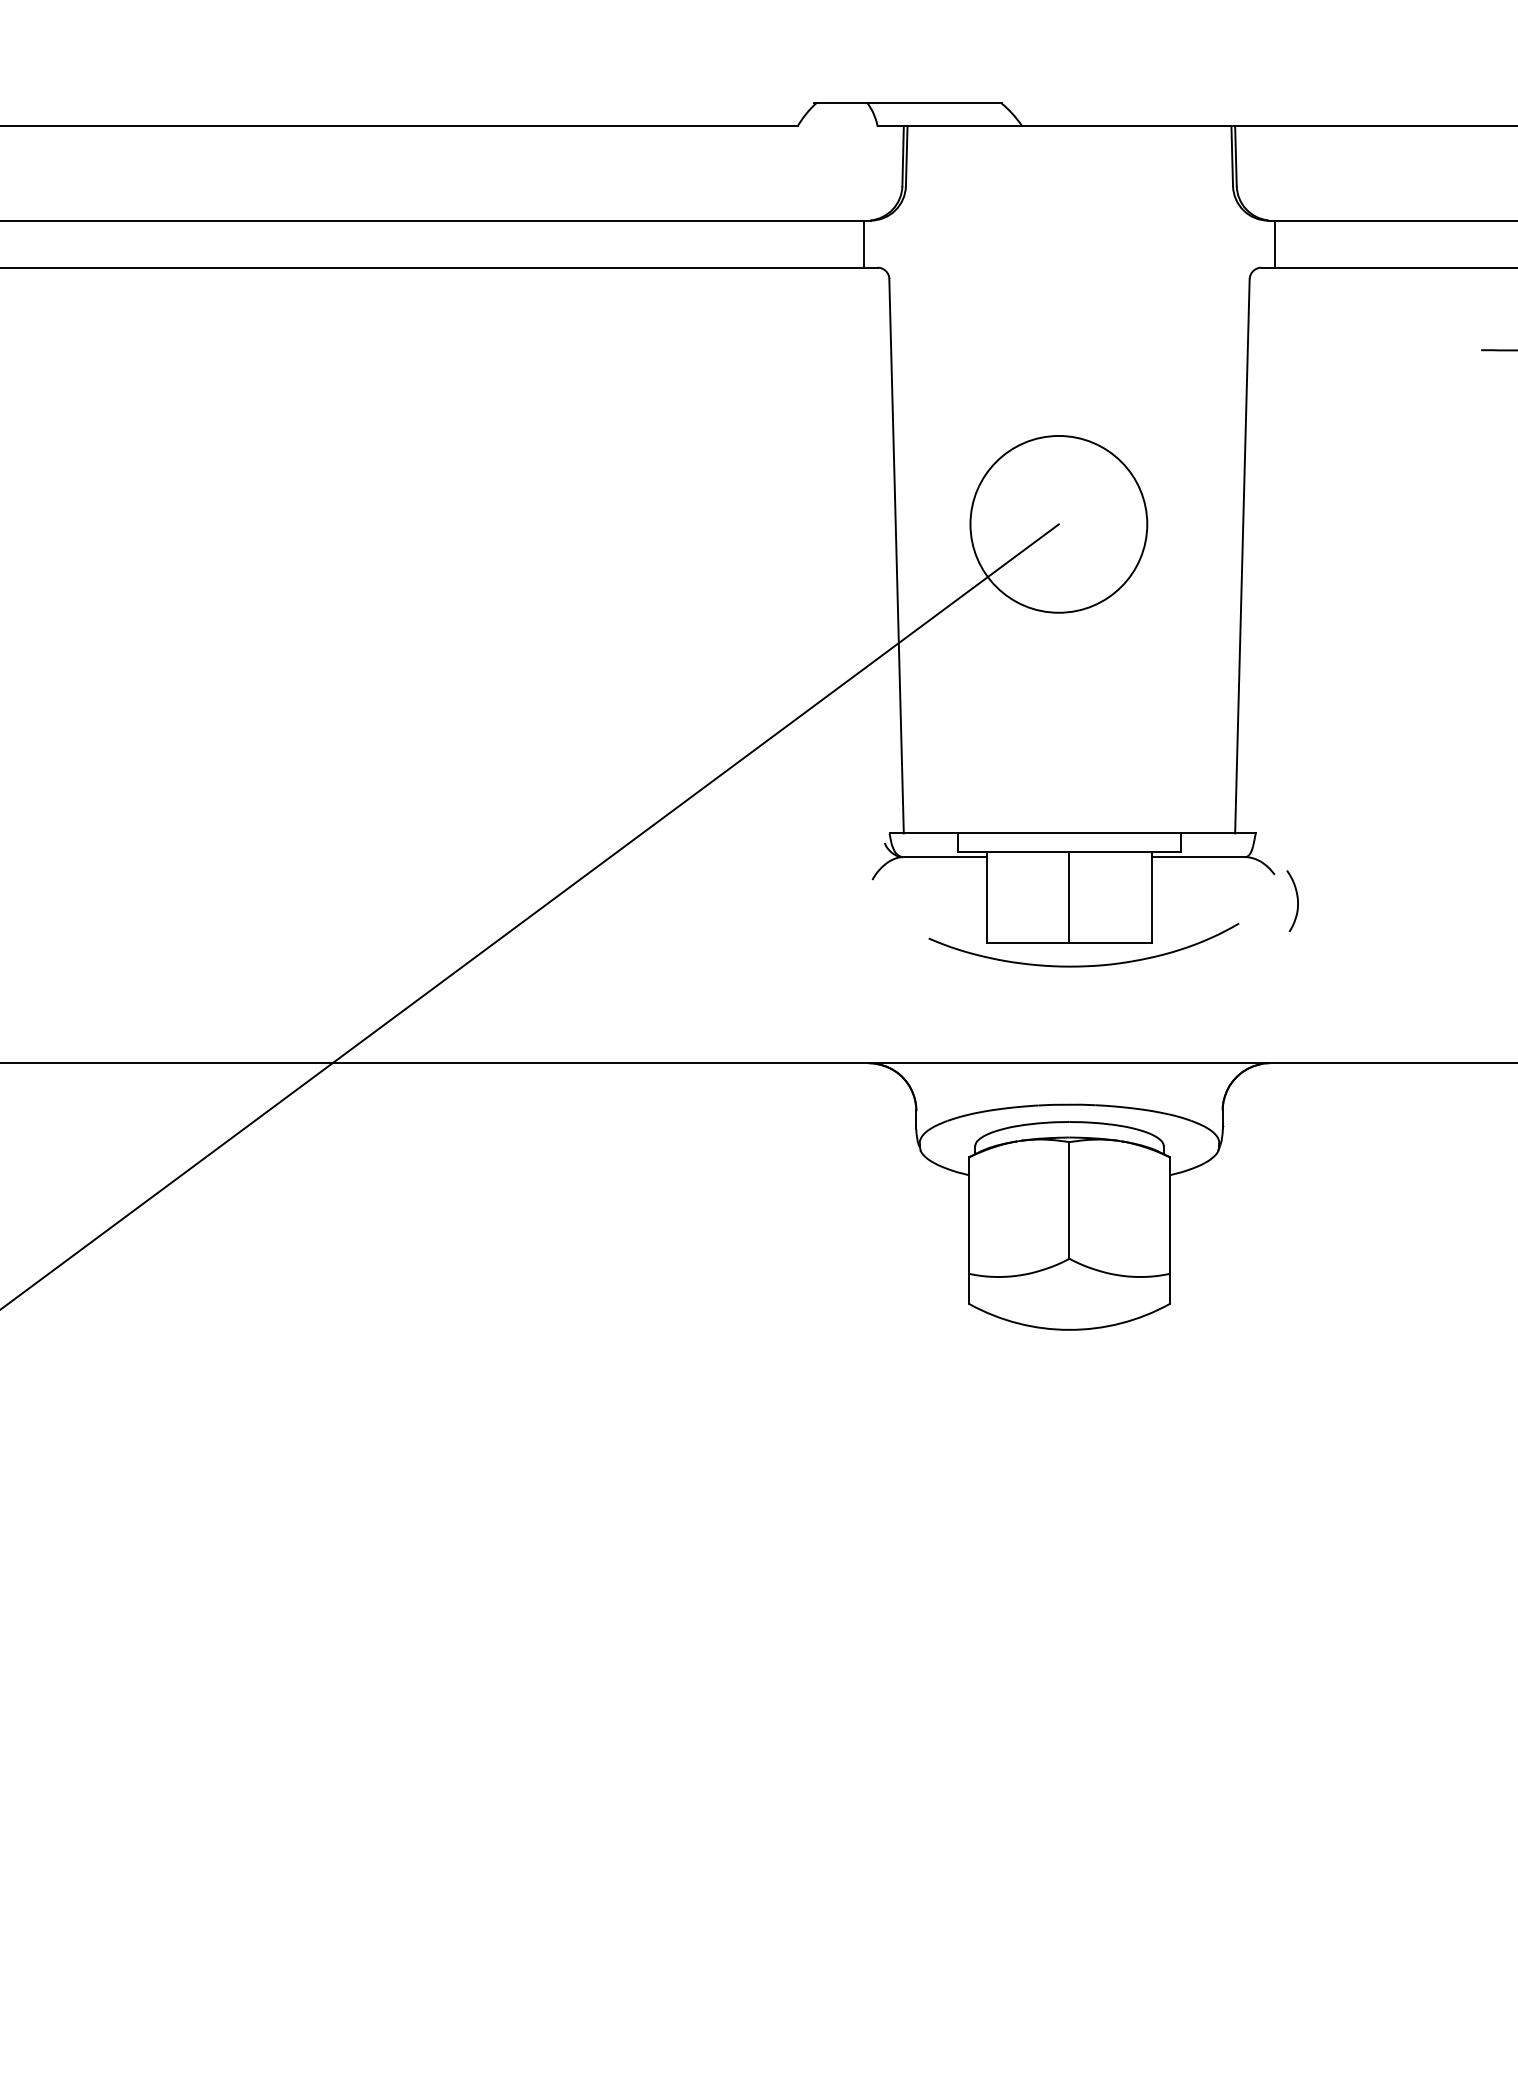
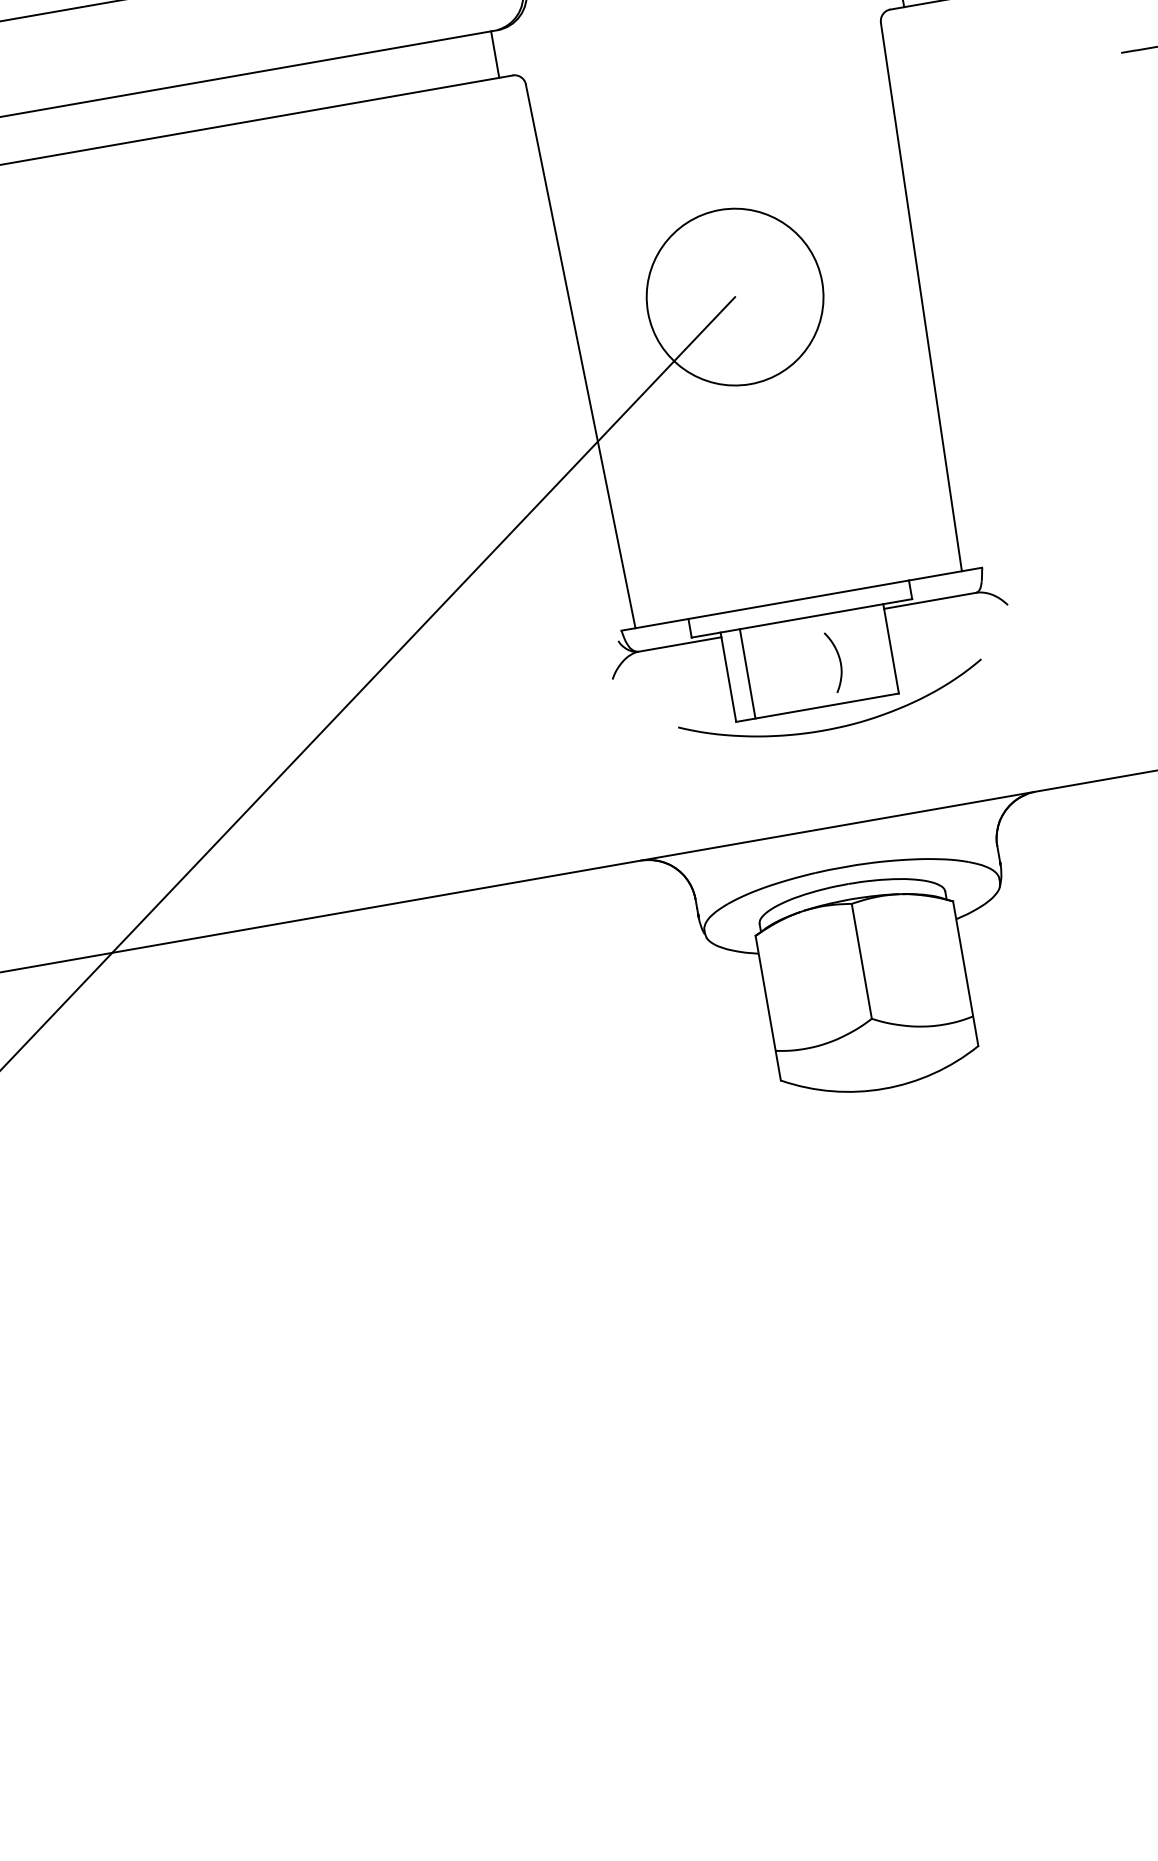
line: (1069, 897) -> (747, 673), moved
curve: (1296, 898) -> (838, 658), moved

